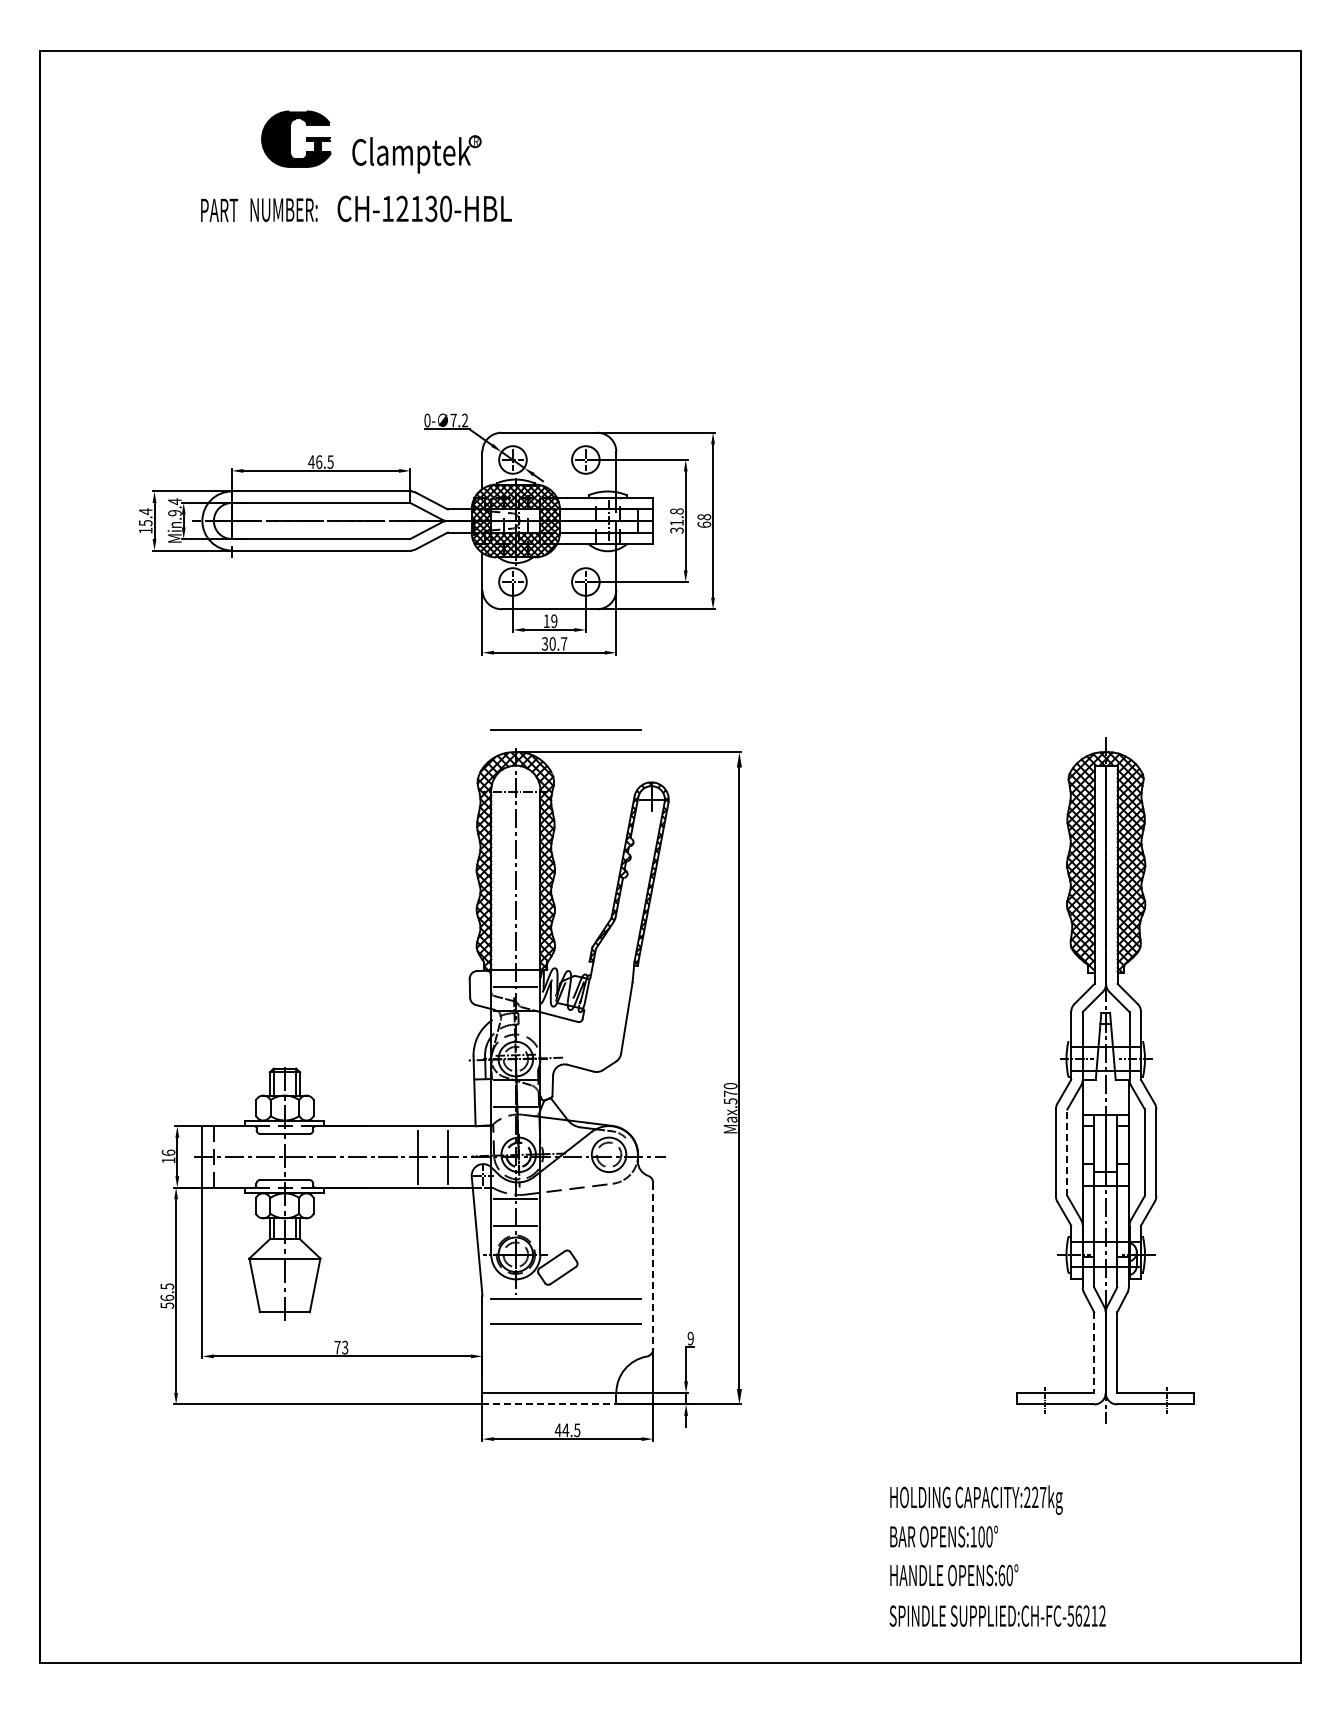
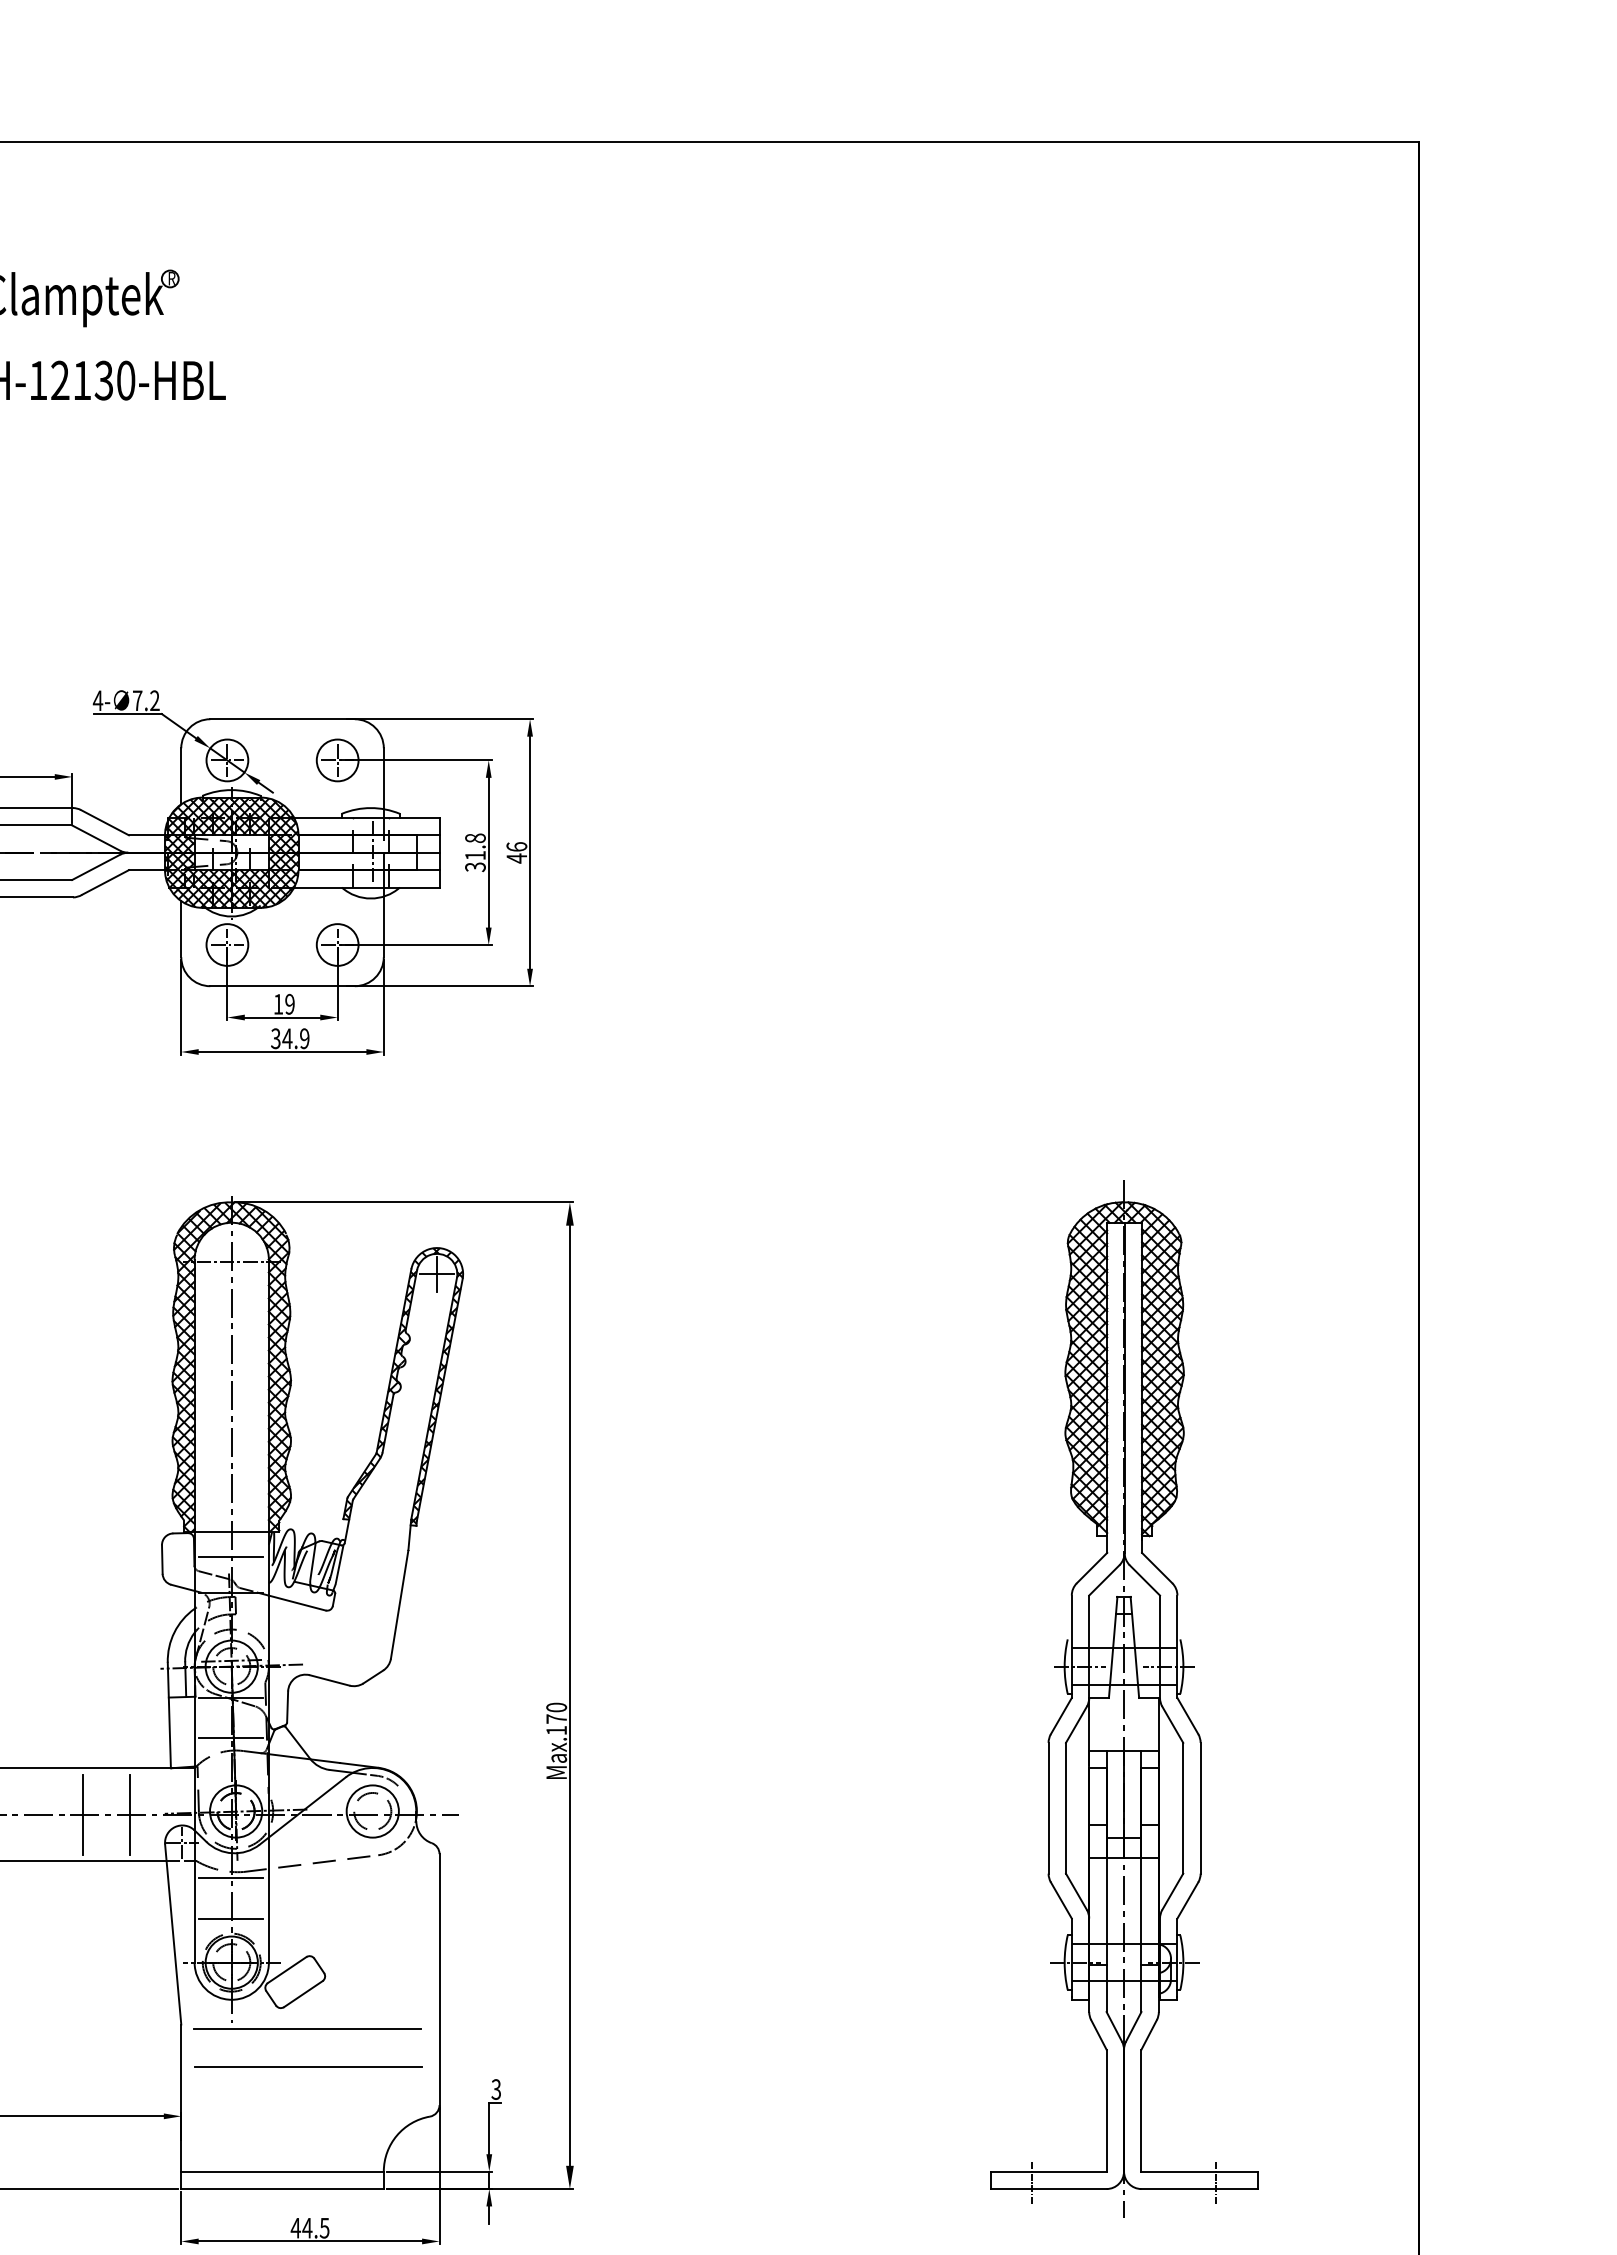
text: (427, 420) -> (98, 700), 0- -> 4-
text: (704, 521) -> (517, 853), 68 -> 46
text: (558, 643) -> (296, 1038), 30.7 -> 34.9
line: (565, 729) -> (306, 1168), removed
text: (730, 1101) -> (556, 1730), Max.570 -> Max.170
line: (1067, 1152) -> (1066, 1807), dashed -> solid
line: (653, 1267) -> (439, 1981), dashed -> solid
text: (690, 1338) -> (495, 2089), 9 -> 3
line: (1094, 1353) -> (1107, 2111), dashed -> solid
line: (549, 1404) -> (282, 2189), dashed -> solid

